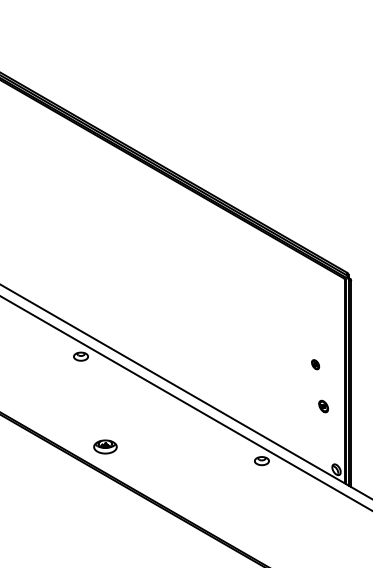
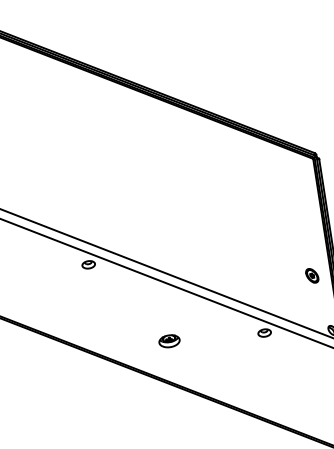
part: (315, 364) -> (299, 239), removed
part: (323, 406) -> (312, 275), size x1.4
part: (105, 446) -> (169, 340), moved

